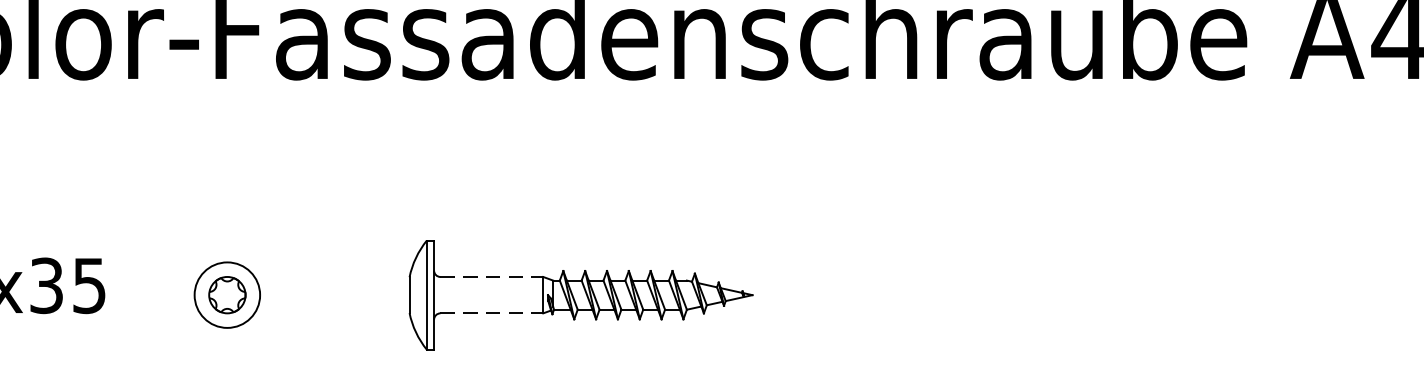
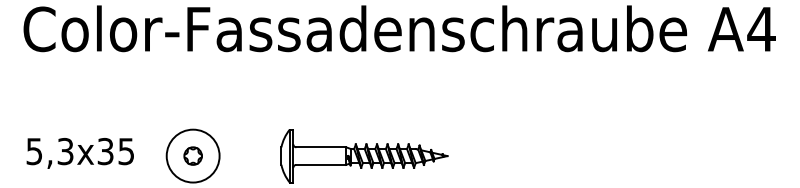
line: (492, 277) -> (321, 147), dashed -> solid
circle: (226, 293) -> (192, 155), size x1.67
line: (492, 312) -> (321, 164), dashed -> solid

